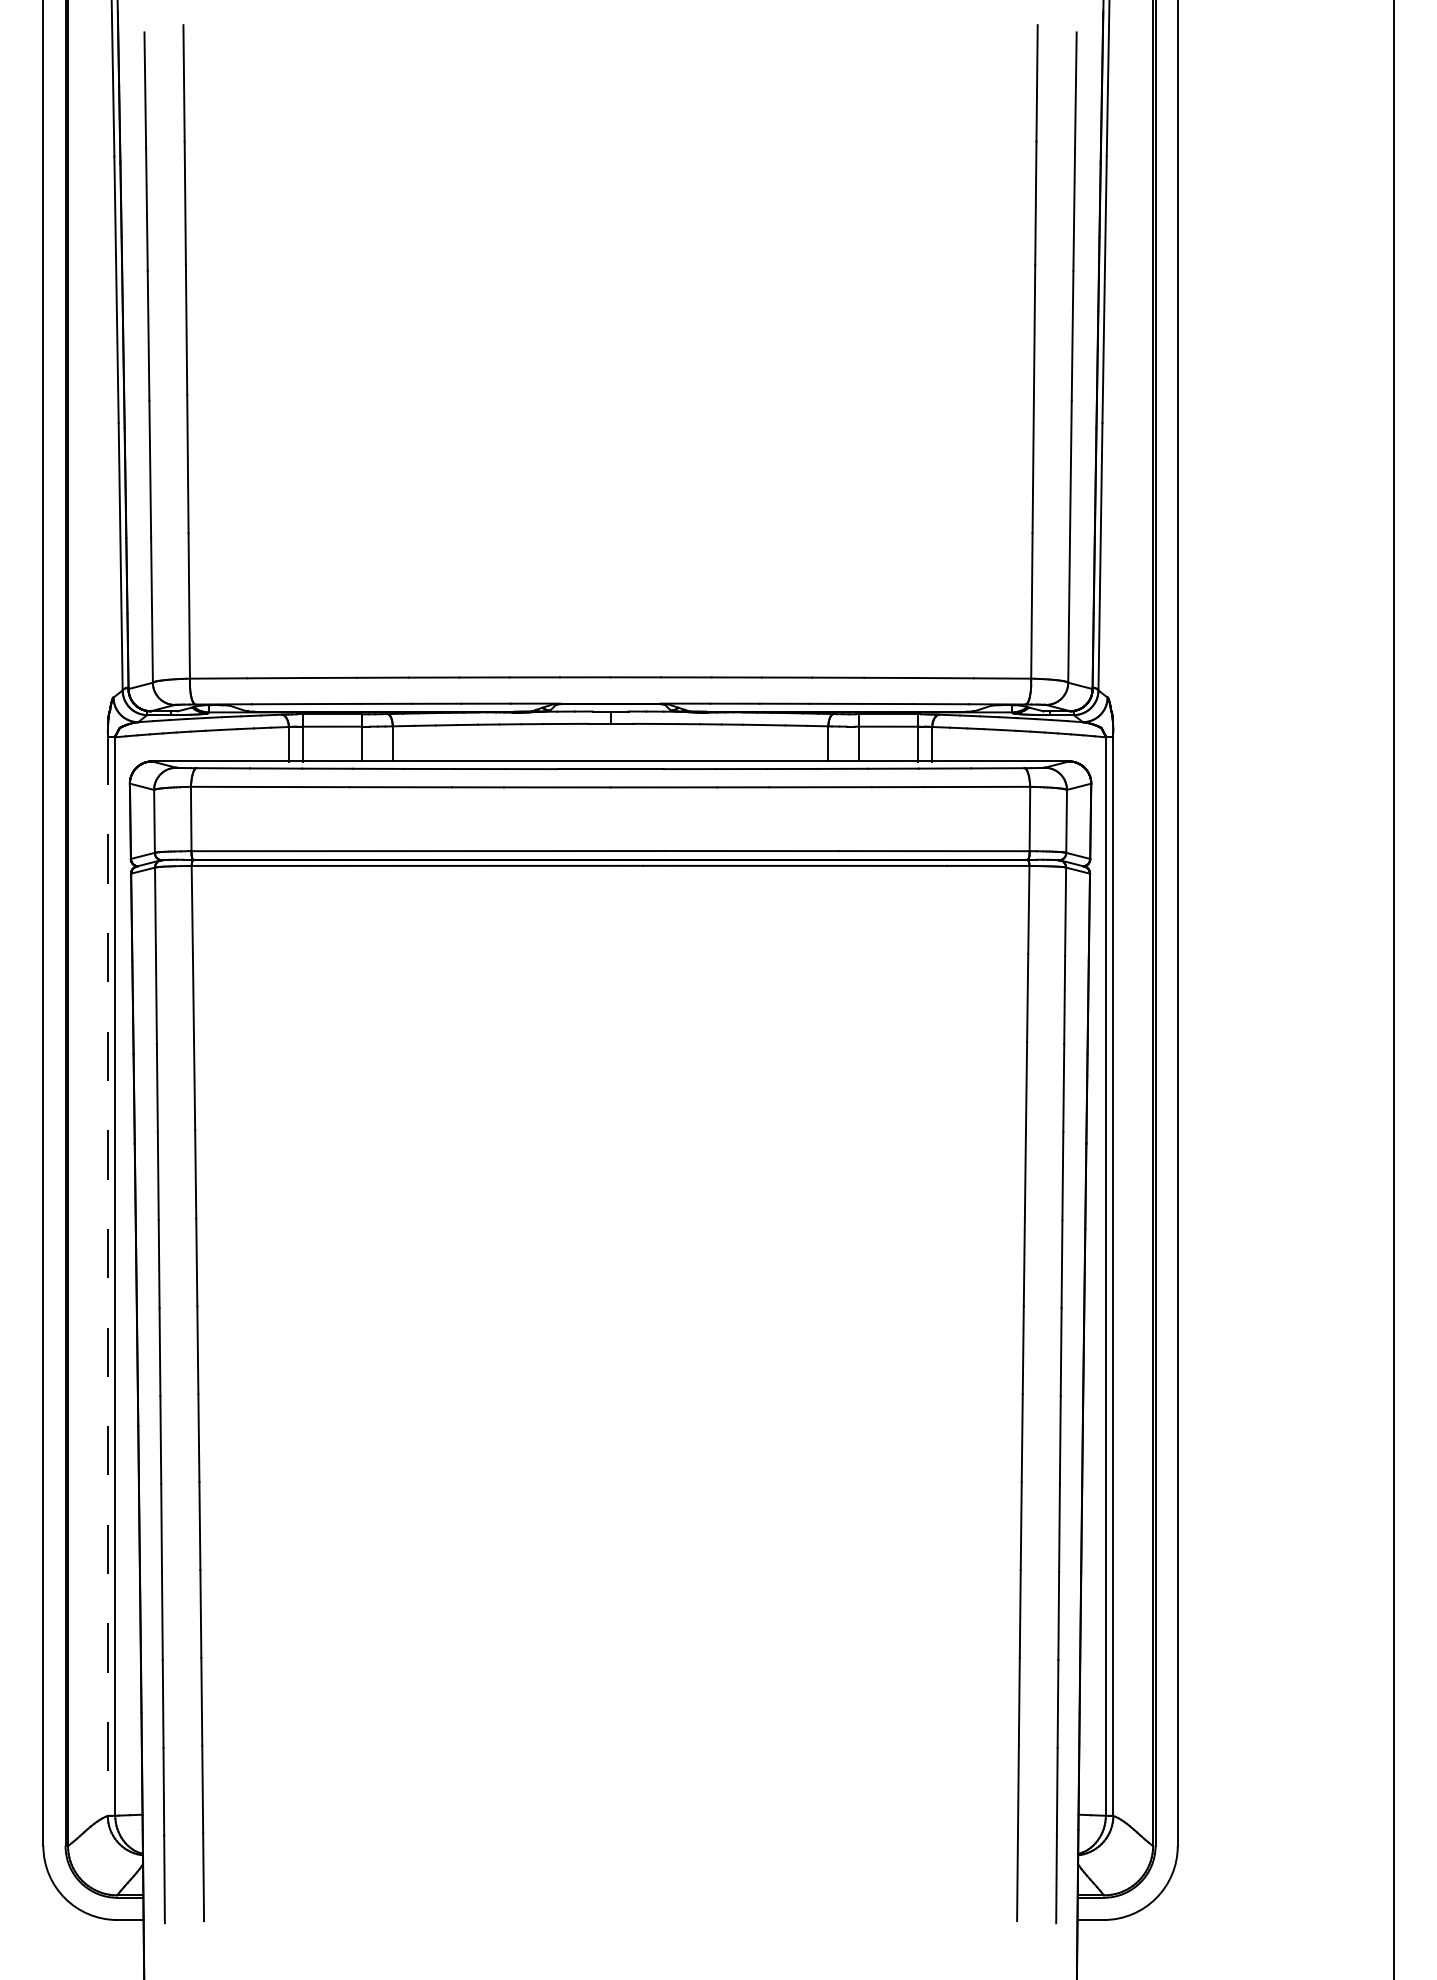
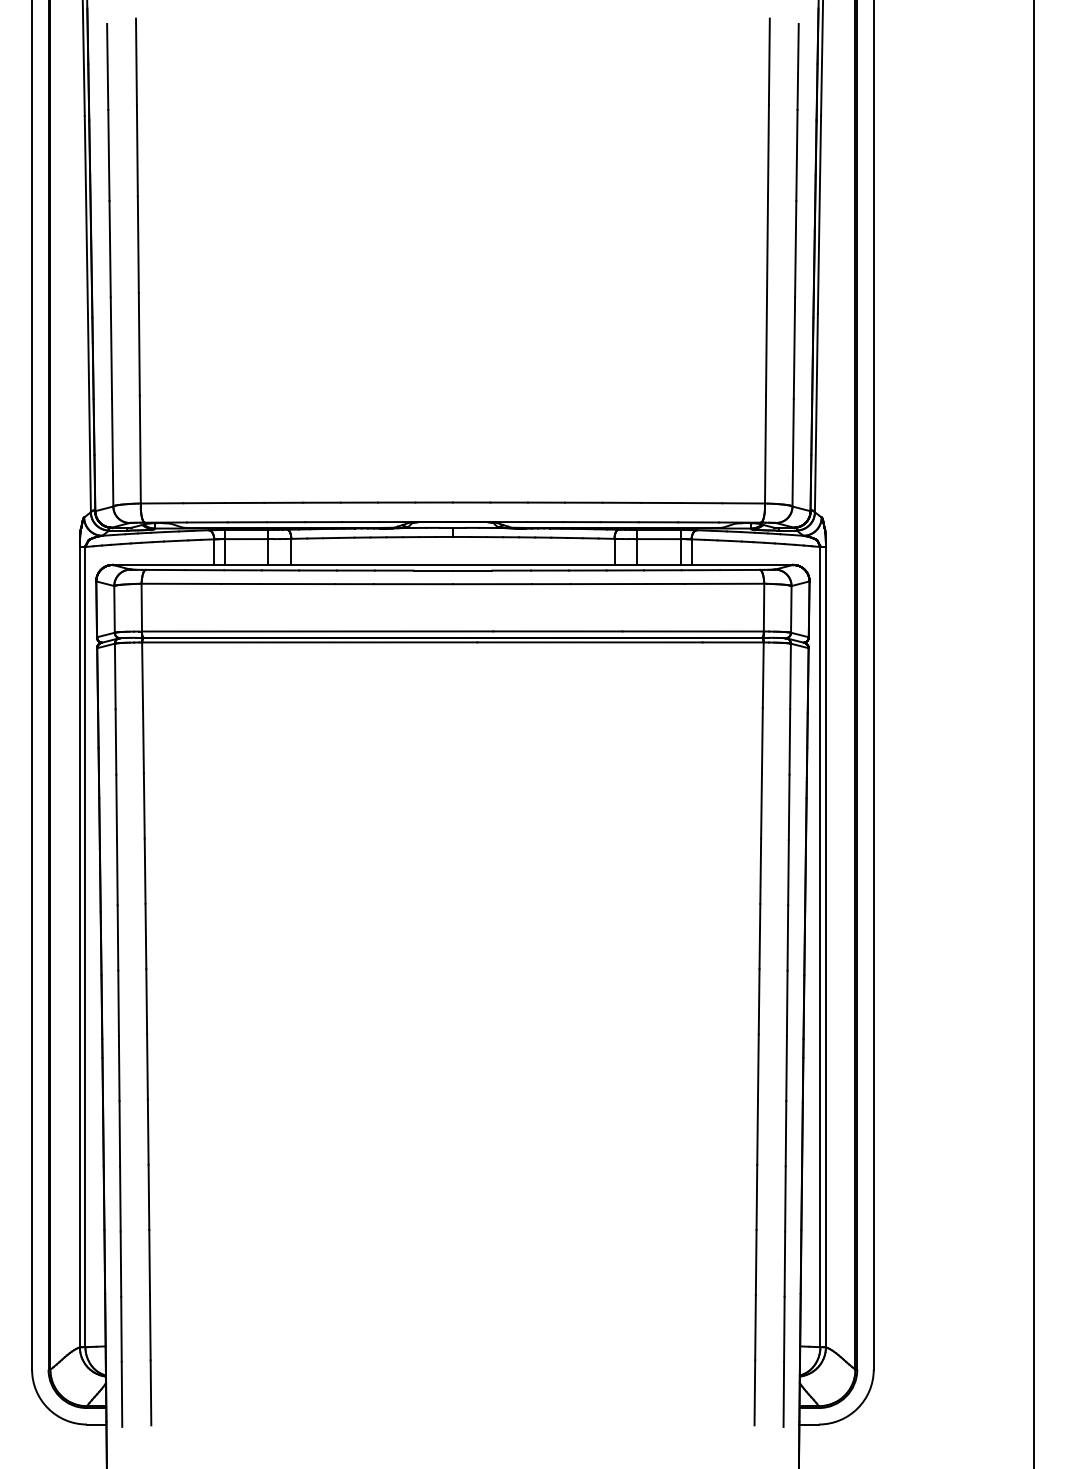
line: (107, 1275) -> (79, 946), dashed -> solid

